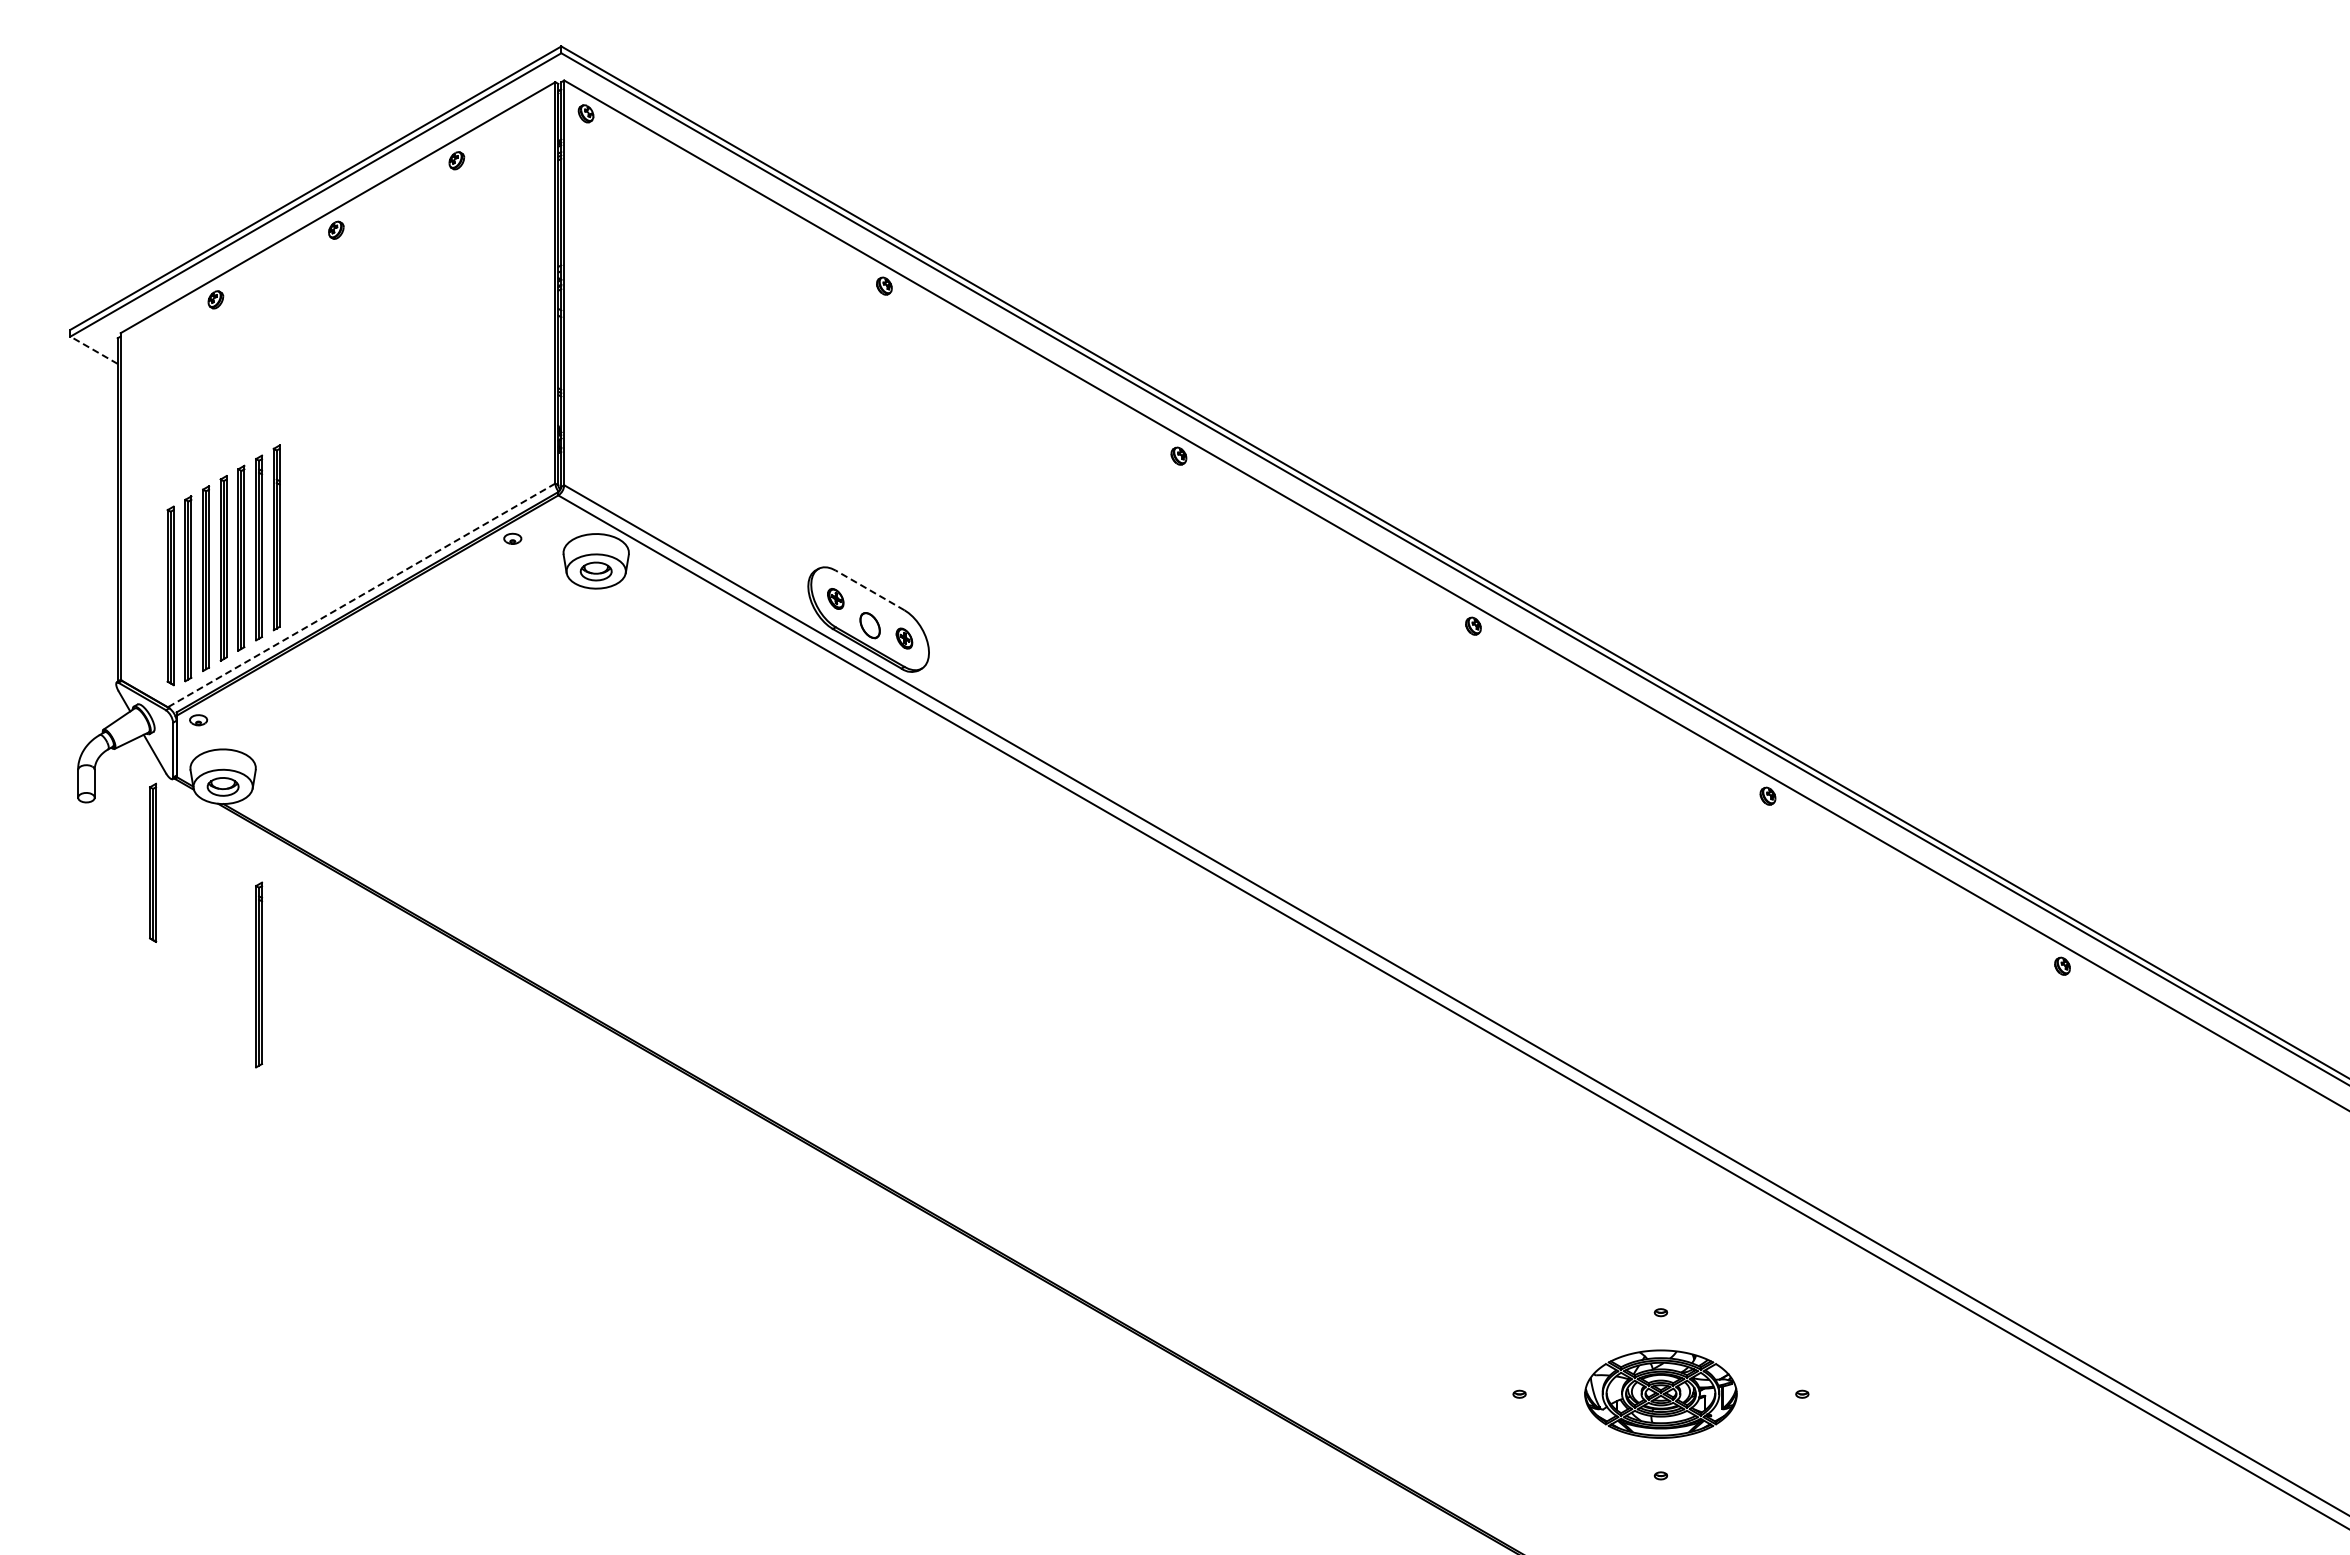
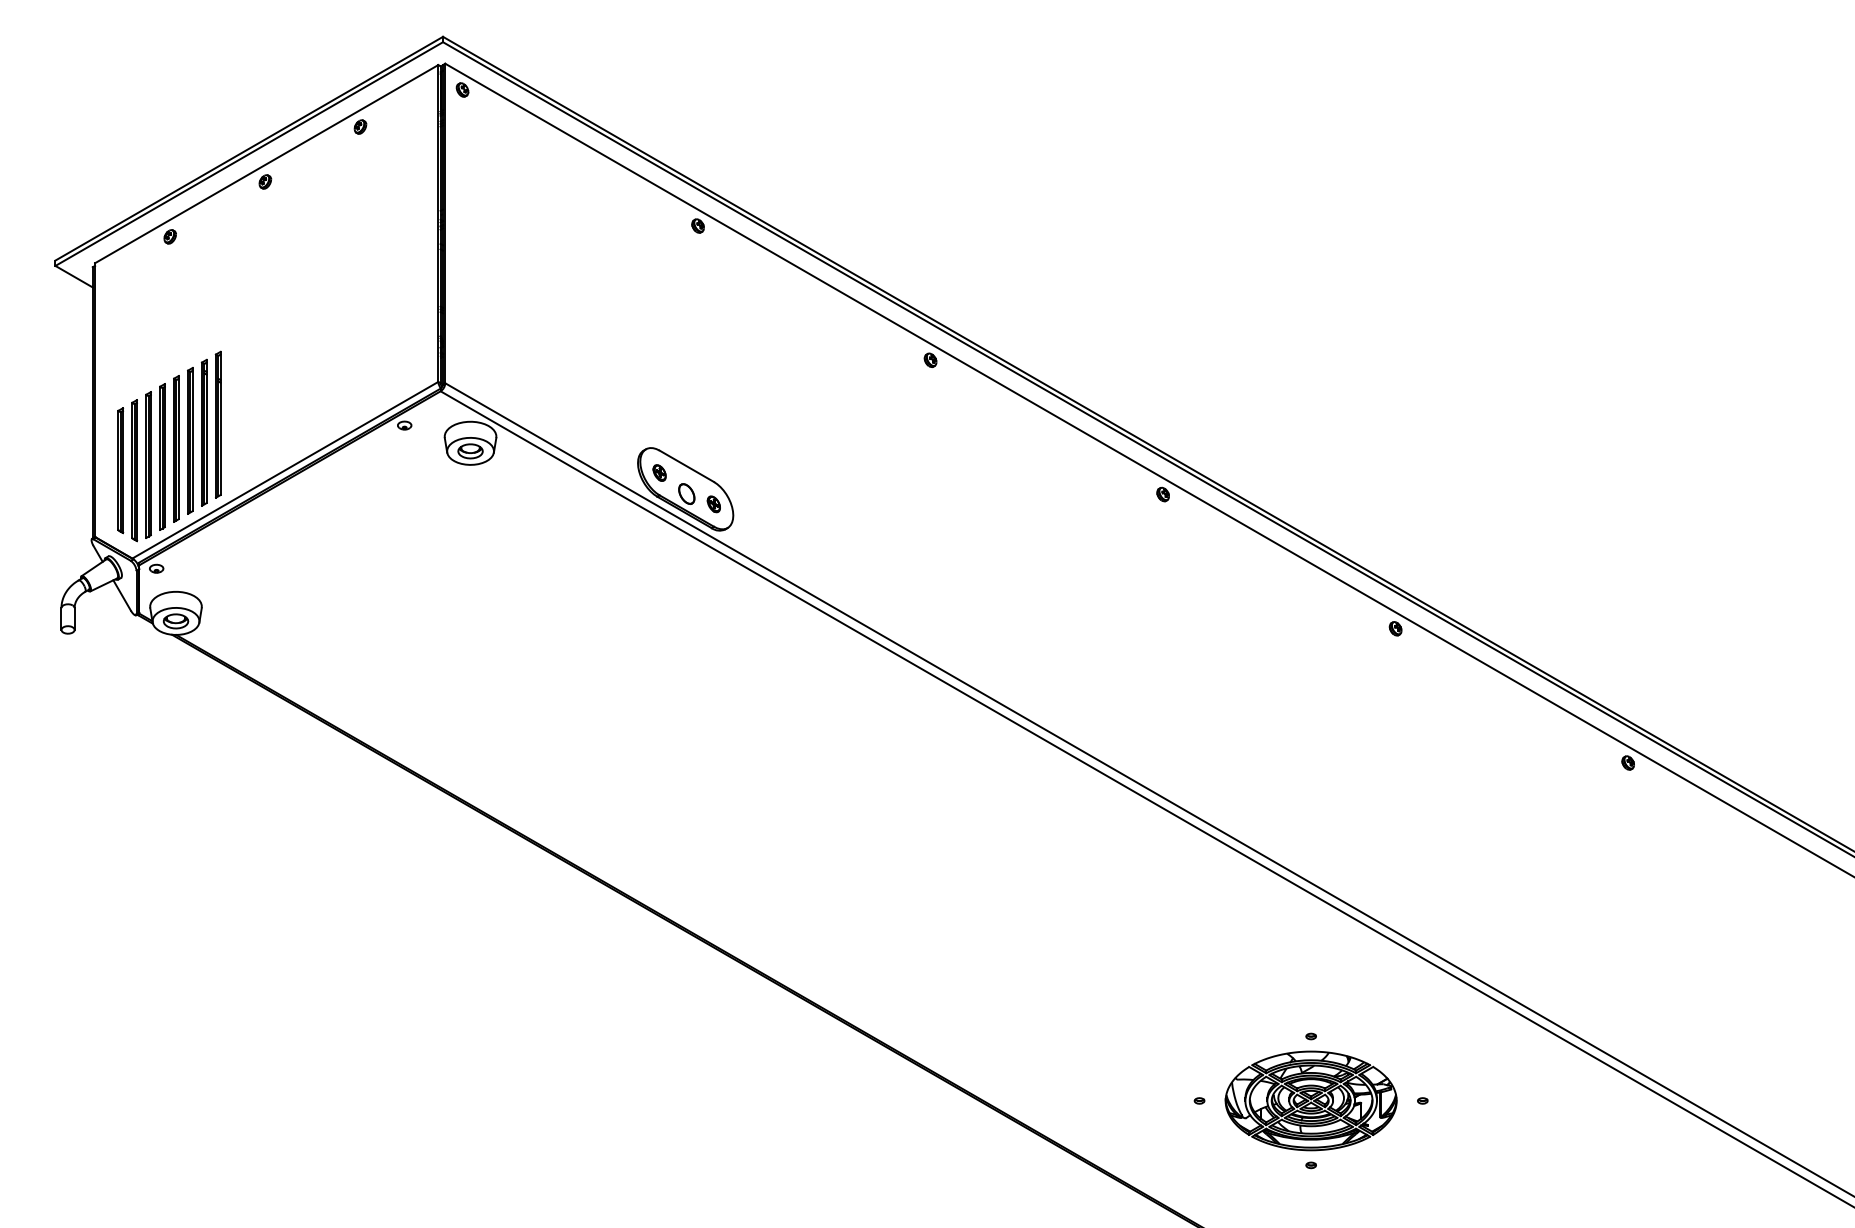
line: (93, 350) -> (73, 276), dashed -> solid
line: (870, 590) -> (687, 466), dashed -> solid
line: (361, 595) -> (285, 470), dashed -> solid
part: (153, 862) -> (121, 470), moved
part: (259, 974) -> (204, 769), removed
part: (1660, 1393) -> (1310, 1100), size x1.43

